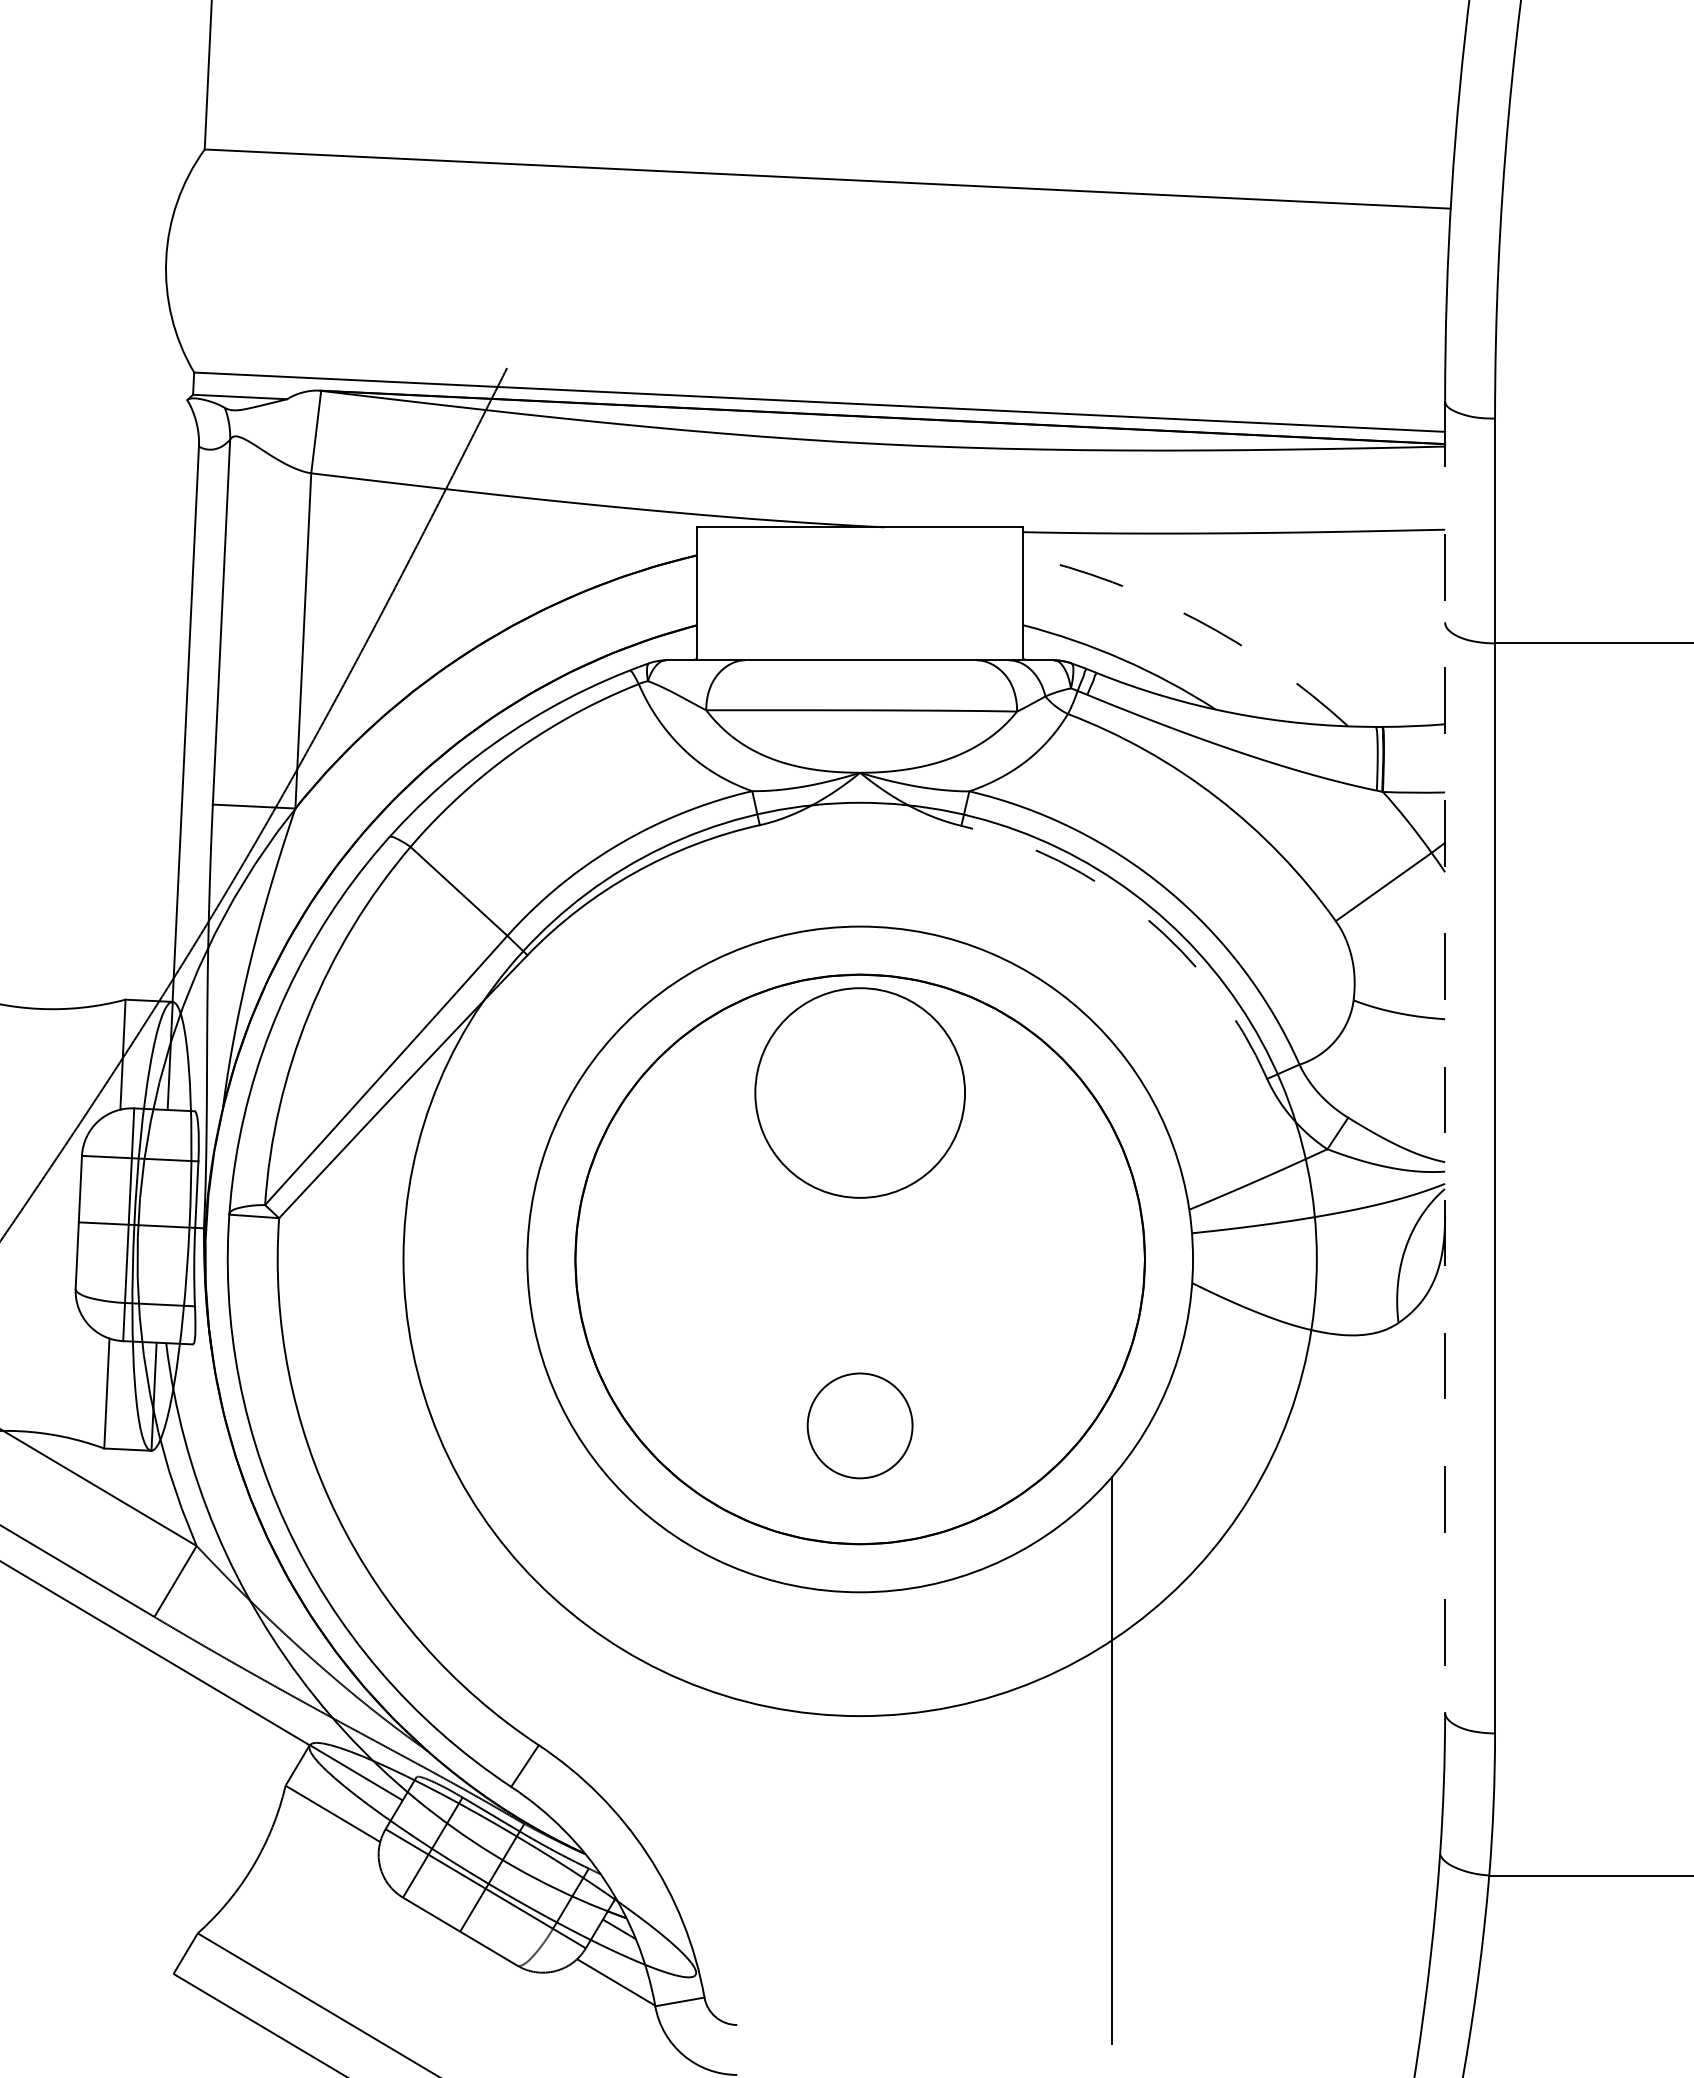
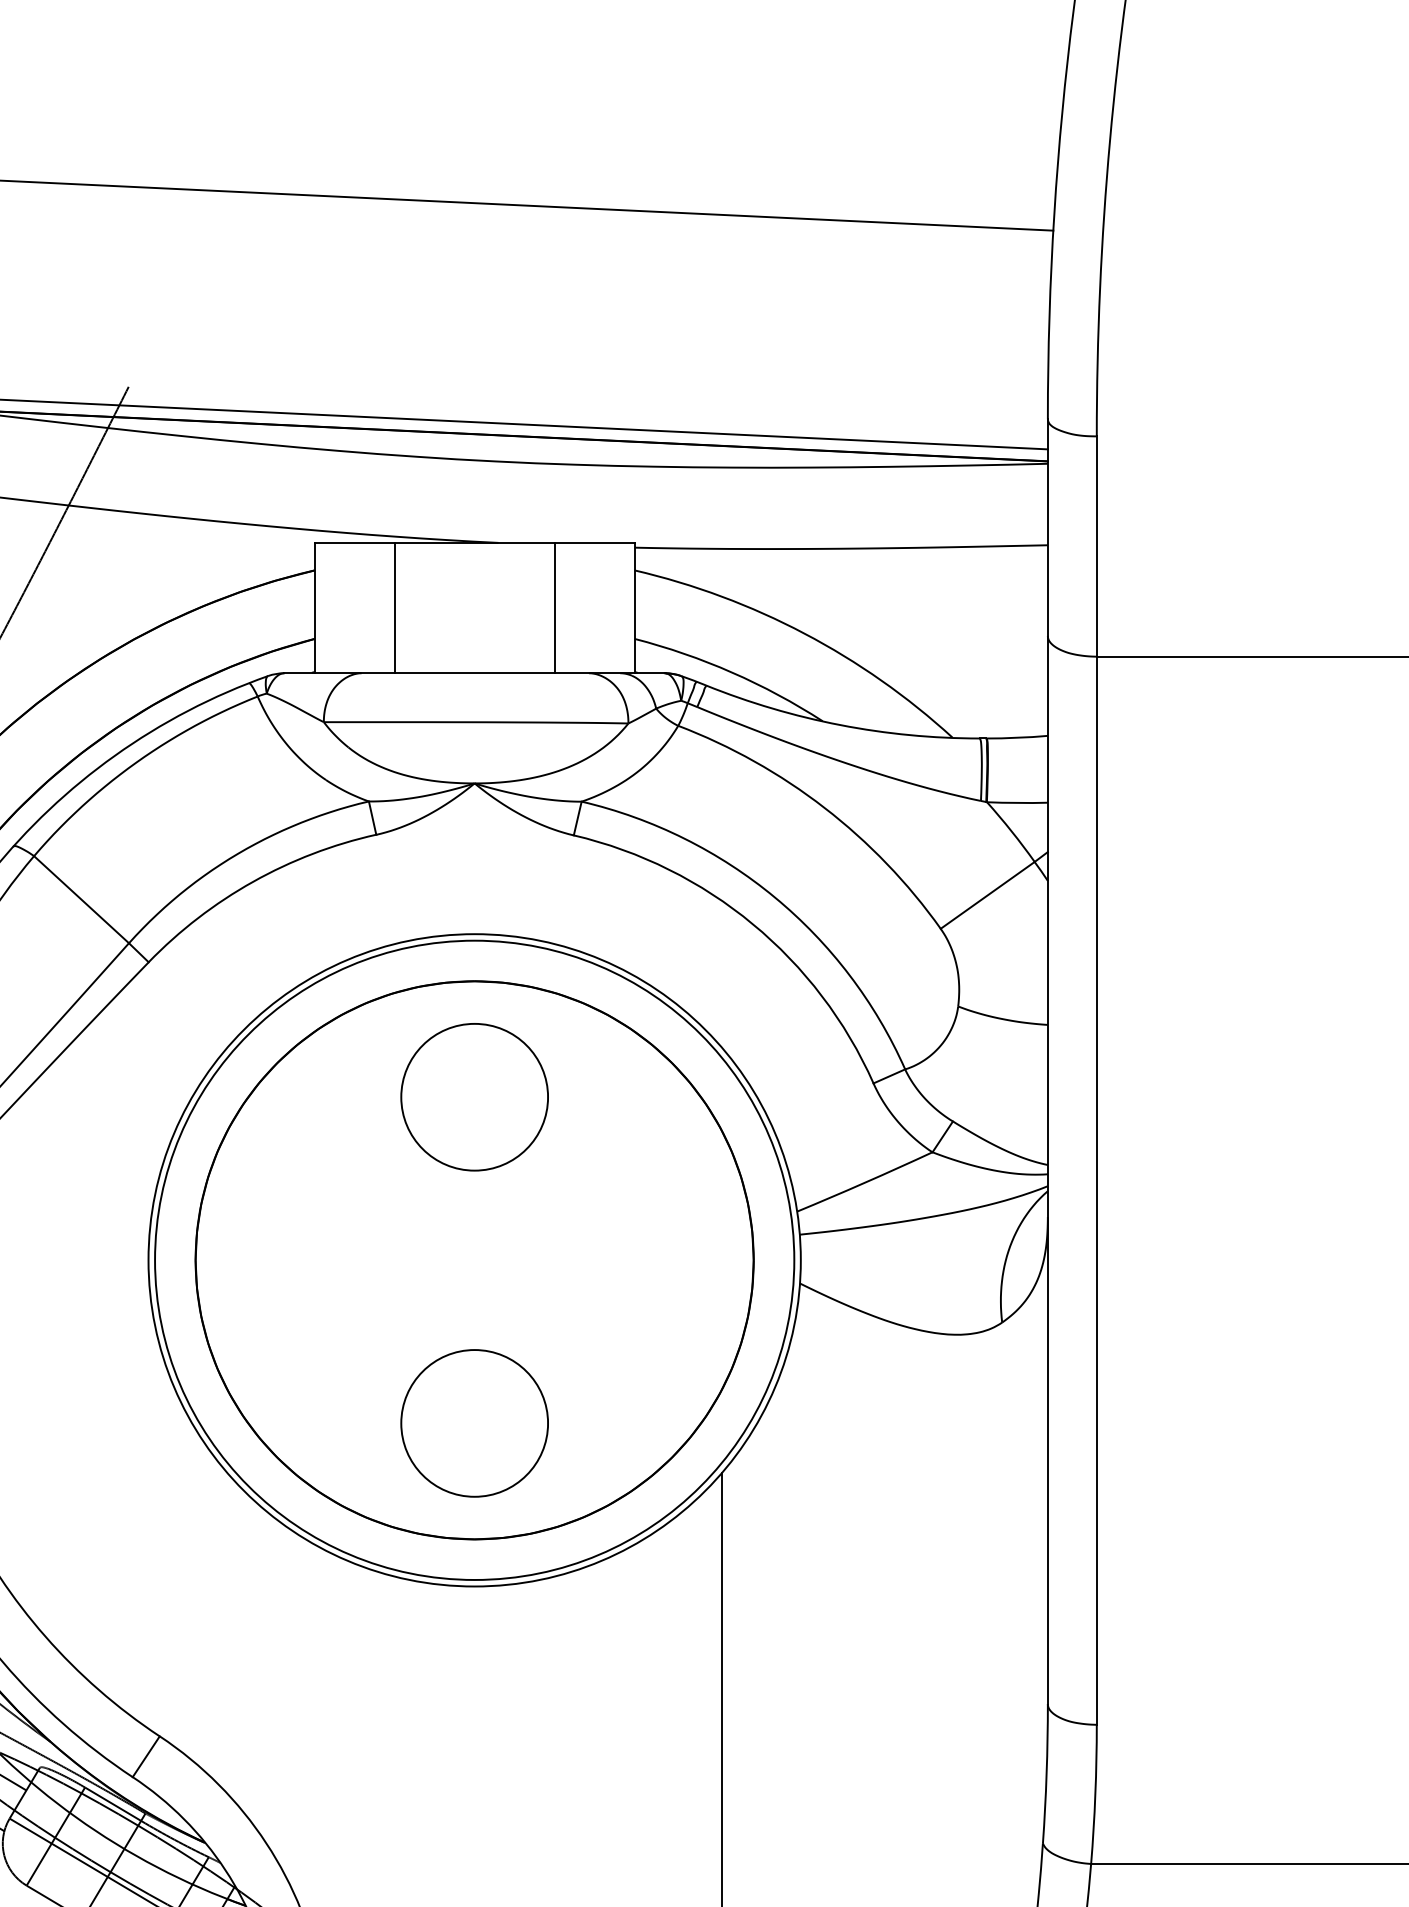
line: (778, 593) -> (394, 607), added
line: (941, 593) -> (554, 607), added
arc: (1196, 619) -> (804, 633), dashed -> solid
arc: (1144, 916) -> (753, 924), dashed -> solid
line: (1445, 1056) -> (1048, 1061), dashed -> solid
circle: (860, 1092) -> (474, 1096), size x0.71
circle: (860, 1259) -> (474, 1260), size x0.71
circle: (859, 1425) -> (474, 1423), size x1.43

